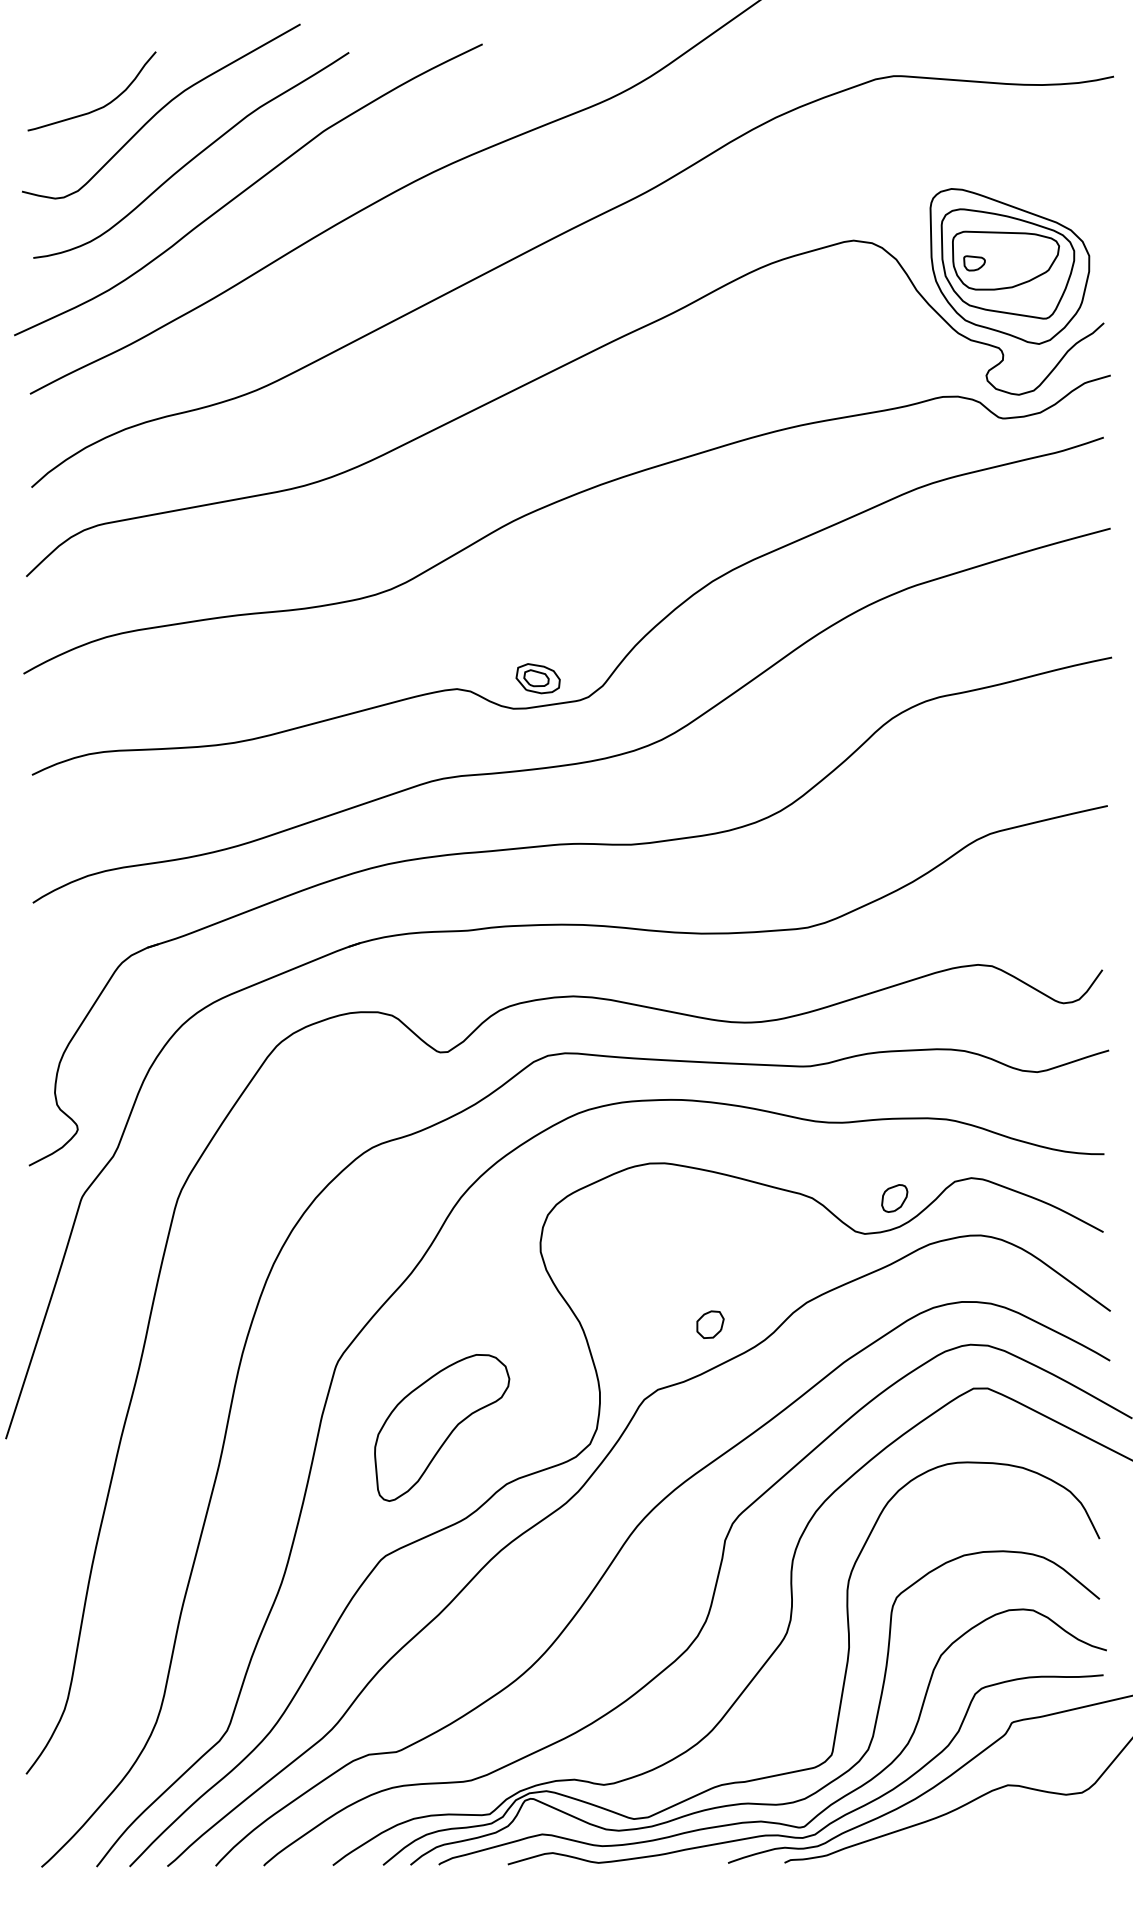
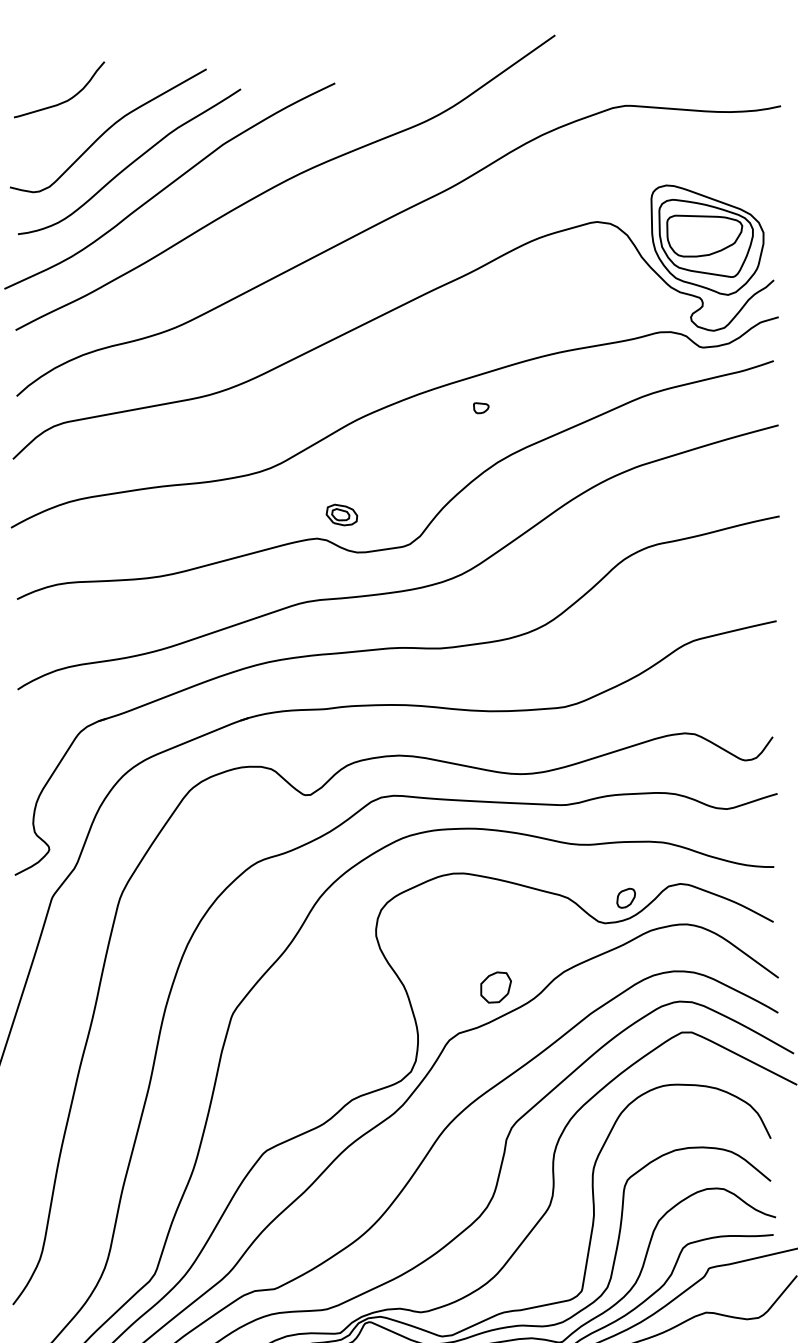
curve: (99, 107) -> (64, 101), moved
part: (974, 263) -> (481, 408), moved
part: (537, 678) -> (341, 514), moved
part: (710, 1324) -> (496, 987), size x1.6
part: (442, 1427) -> (306, 1060), removed

